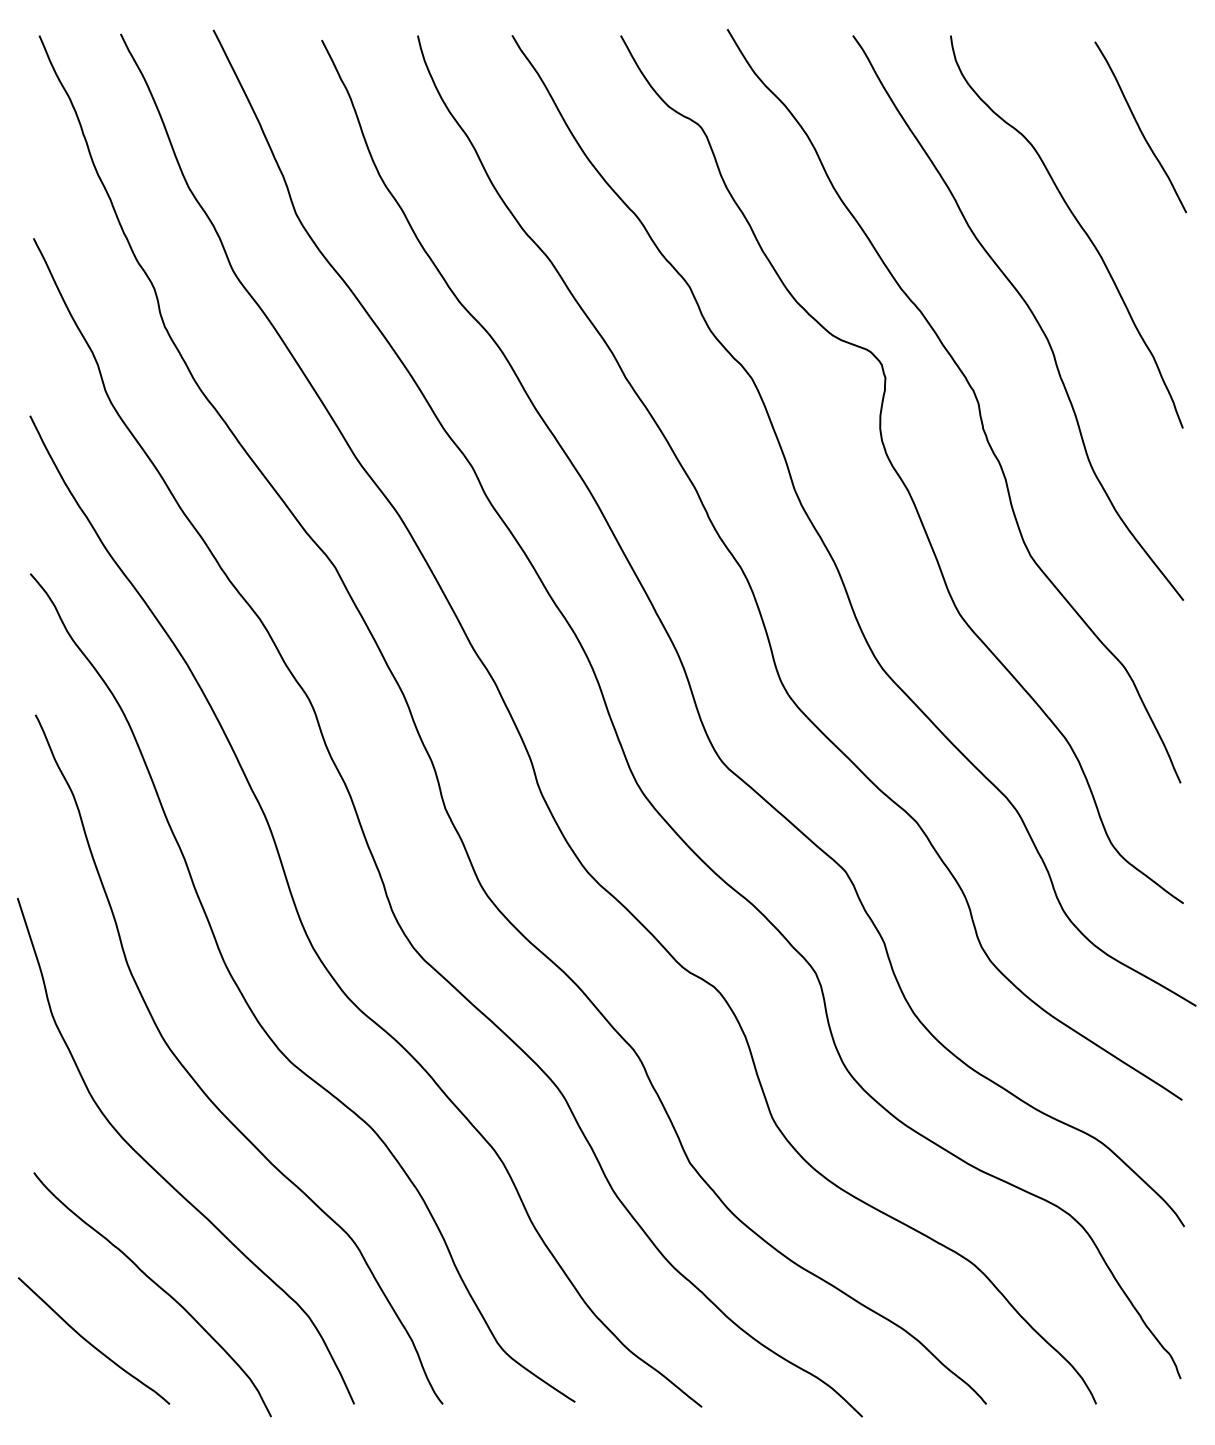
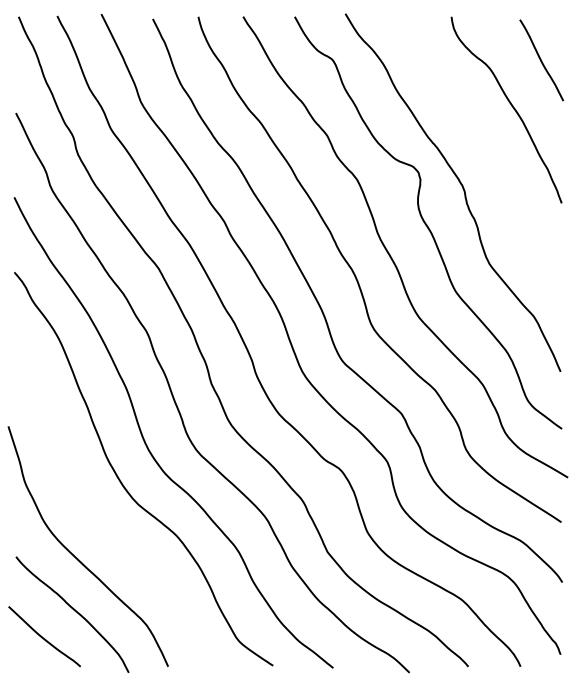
curve: (1026, 308) -> (487, 146), removed
curve: (205, 1089) -> (97, 517), removed

